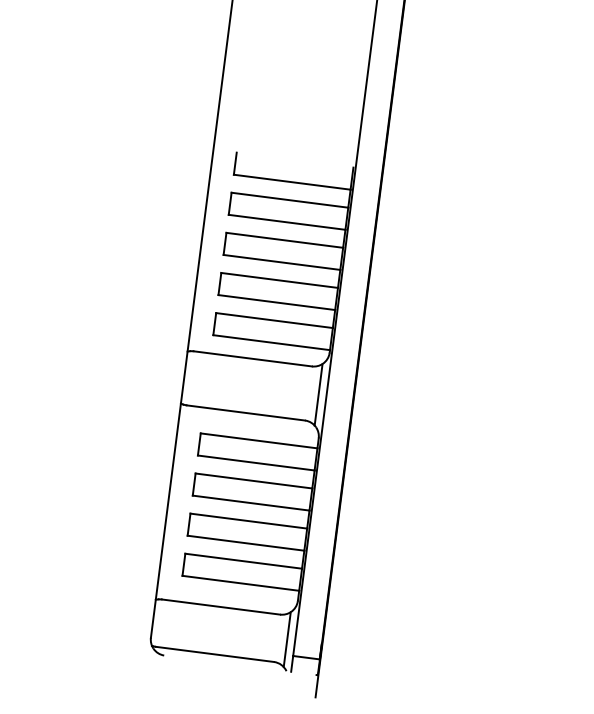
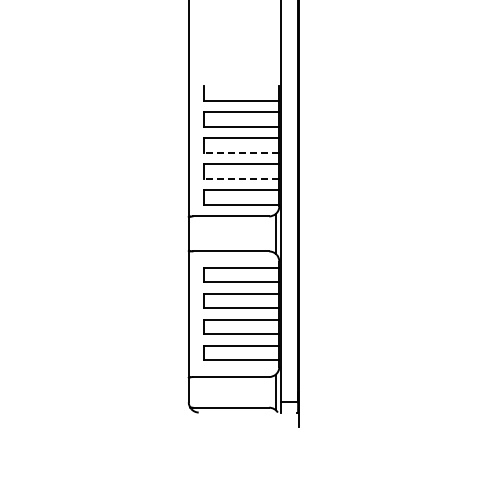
line: (281, 262) -> (241, 152), solid -> dashed
line: (276, 302) -> (241, 178), solid -> dashed

